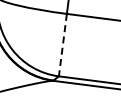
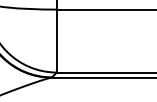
line: (62, 45) -> (56, 41), dashed -> solid

